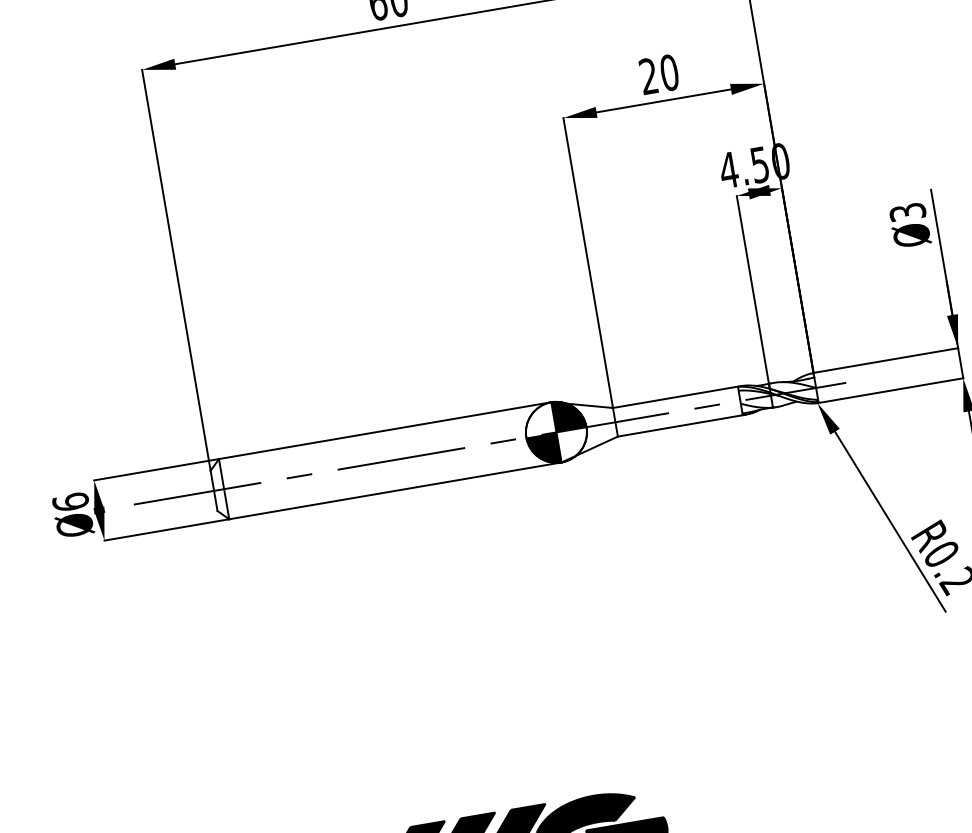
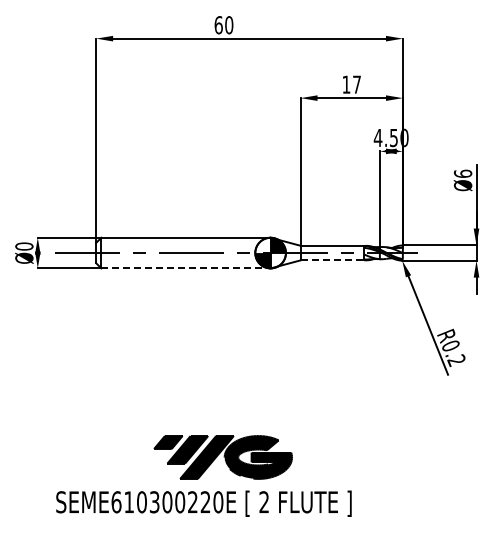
text: (658, 74) -> (351, 84), 20 -> 17
text: (906, 211) -> (462, 173), Ø3 -> Ø6
line: (682, 425) -> (333, 260), solid -> dashed
line: (394, 491) -> (185, 268), solid -> dashed
text: (71, 502) -> (24, 246), Ø6 -> Ø0

